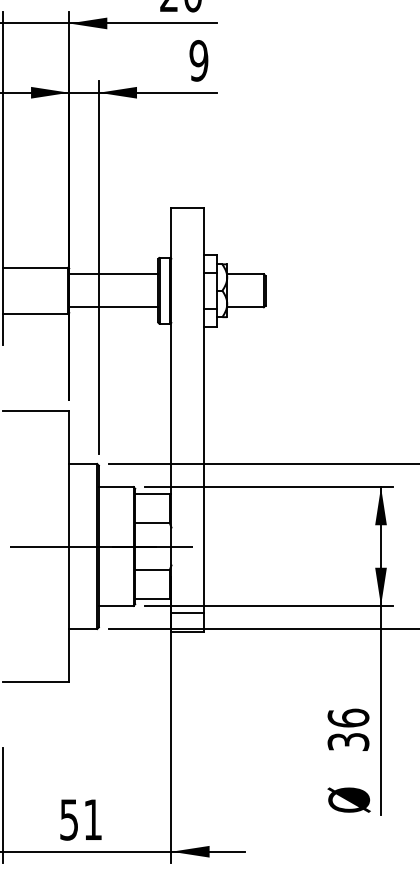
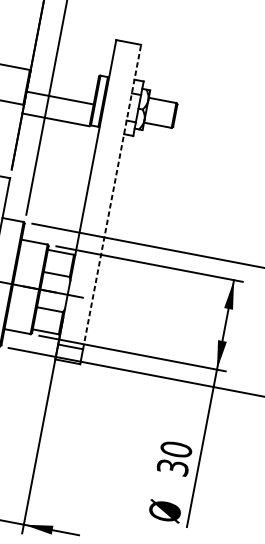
line: (113, 274) -> (59, 98), moved
line: (113, 307) -> (55, 120), moved
line: (204, 409) -> (112, 196), solid -> dashed
text: (348, 717) -> (176, 449), 36 -> 30

